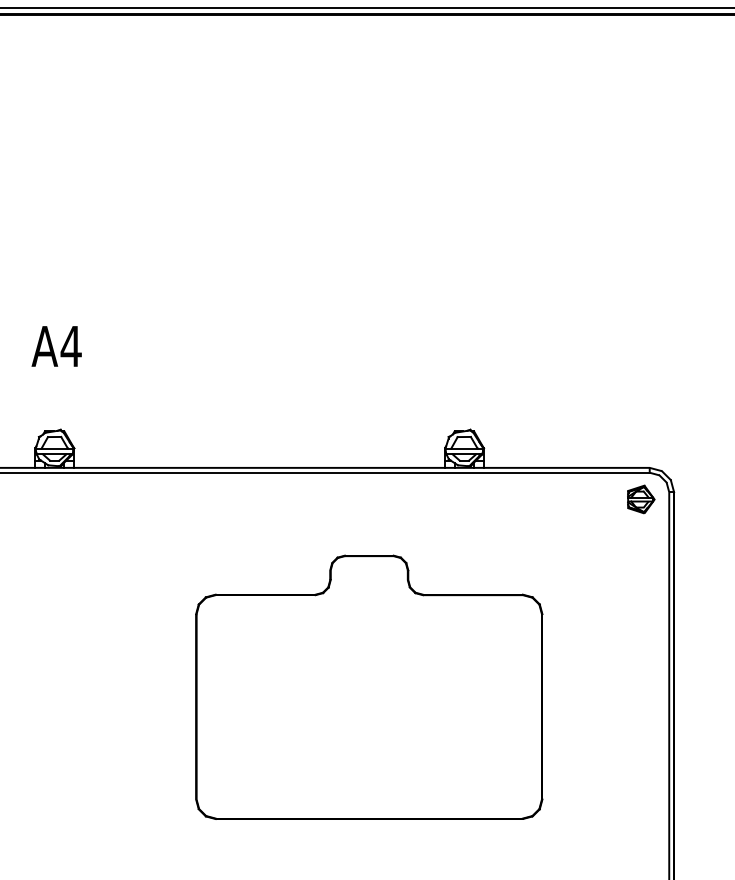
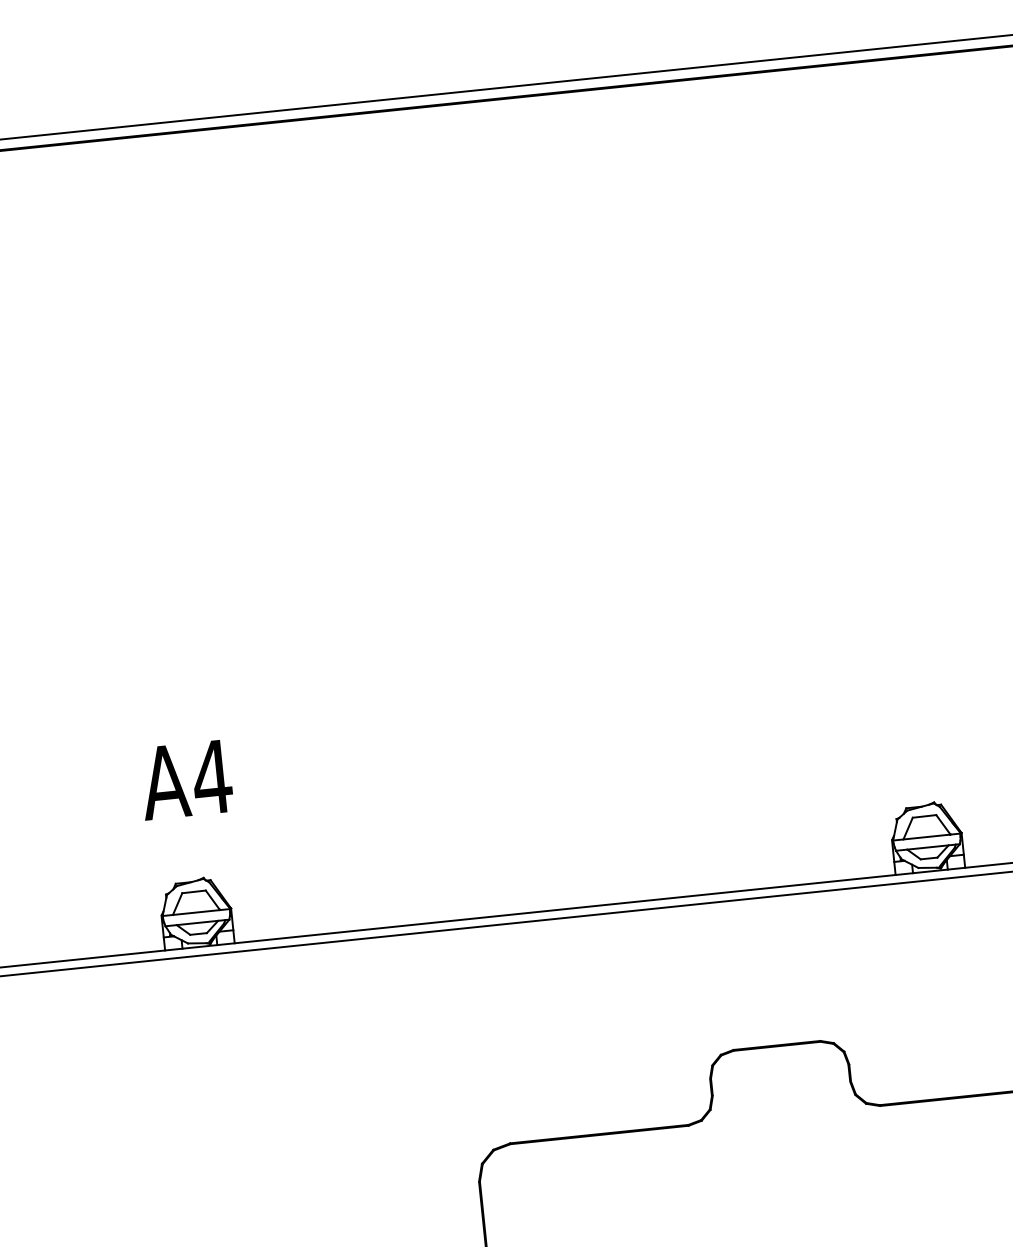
text: (56, 346) -> (185, 780), moved

